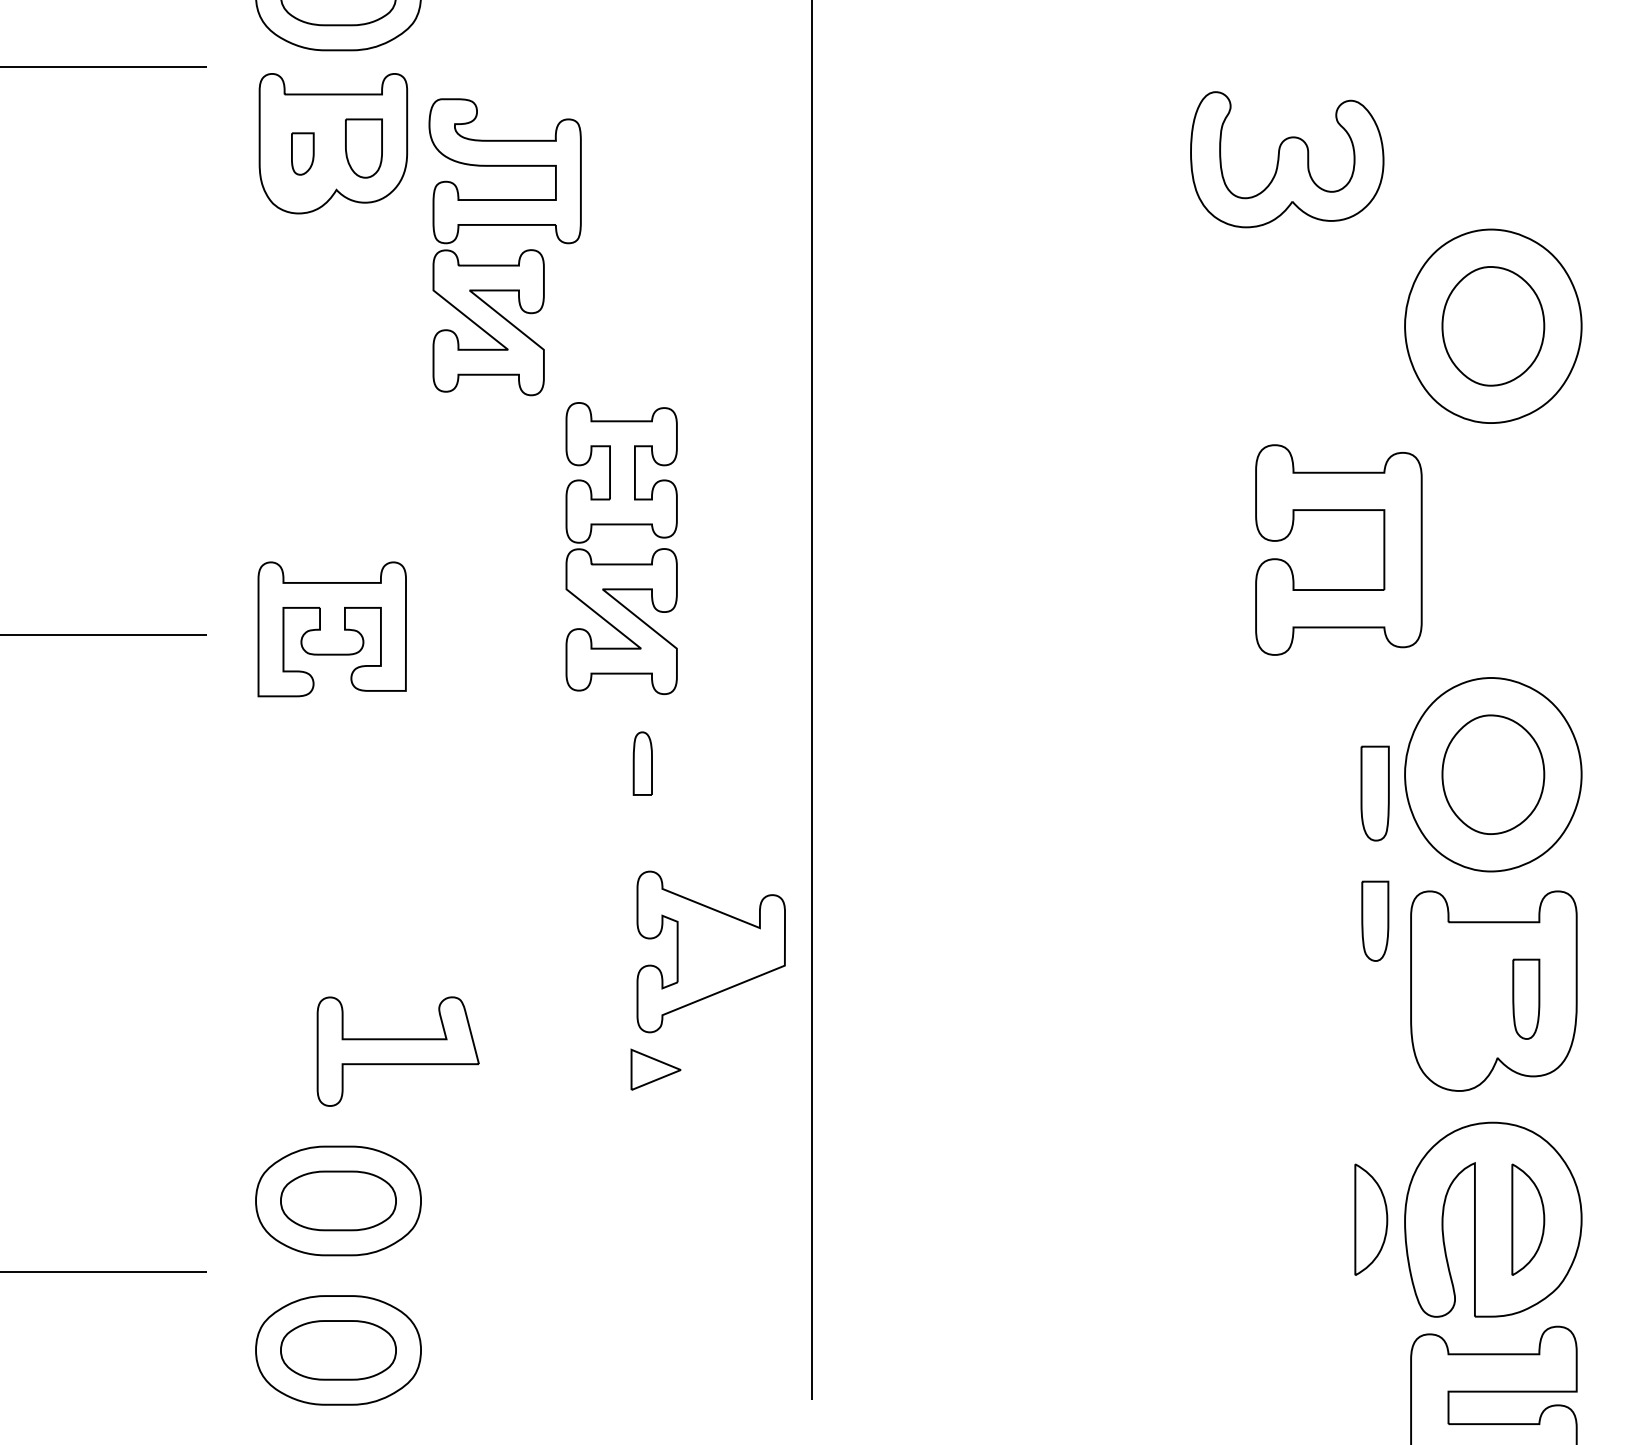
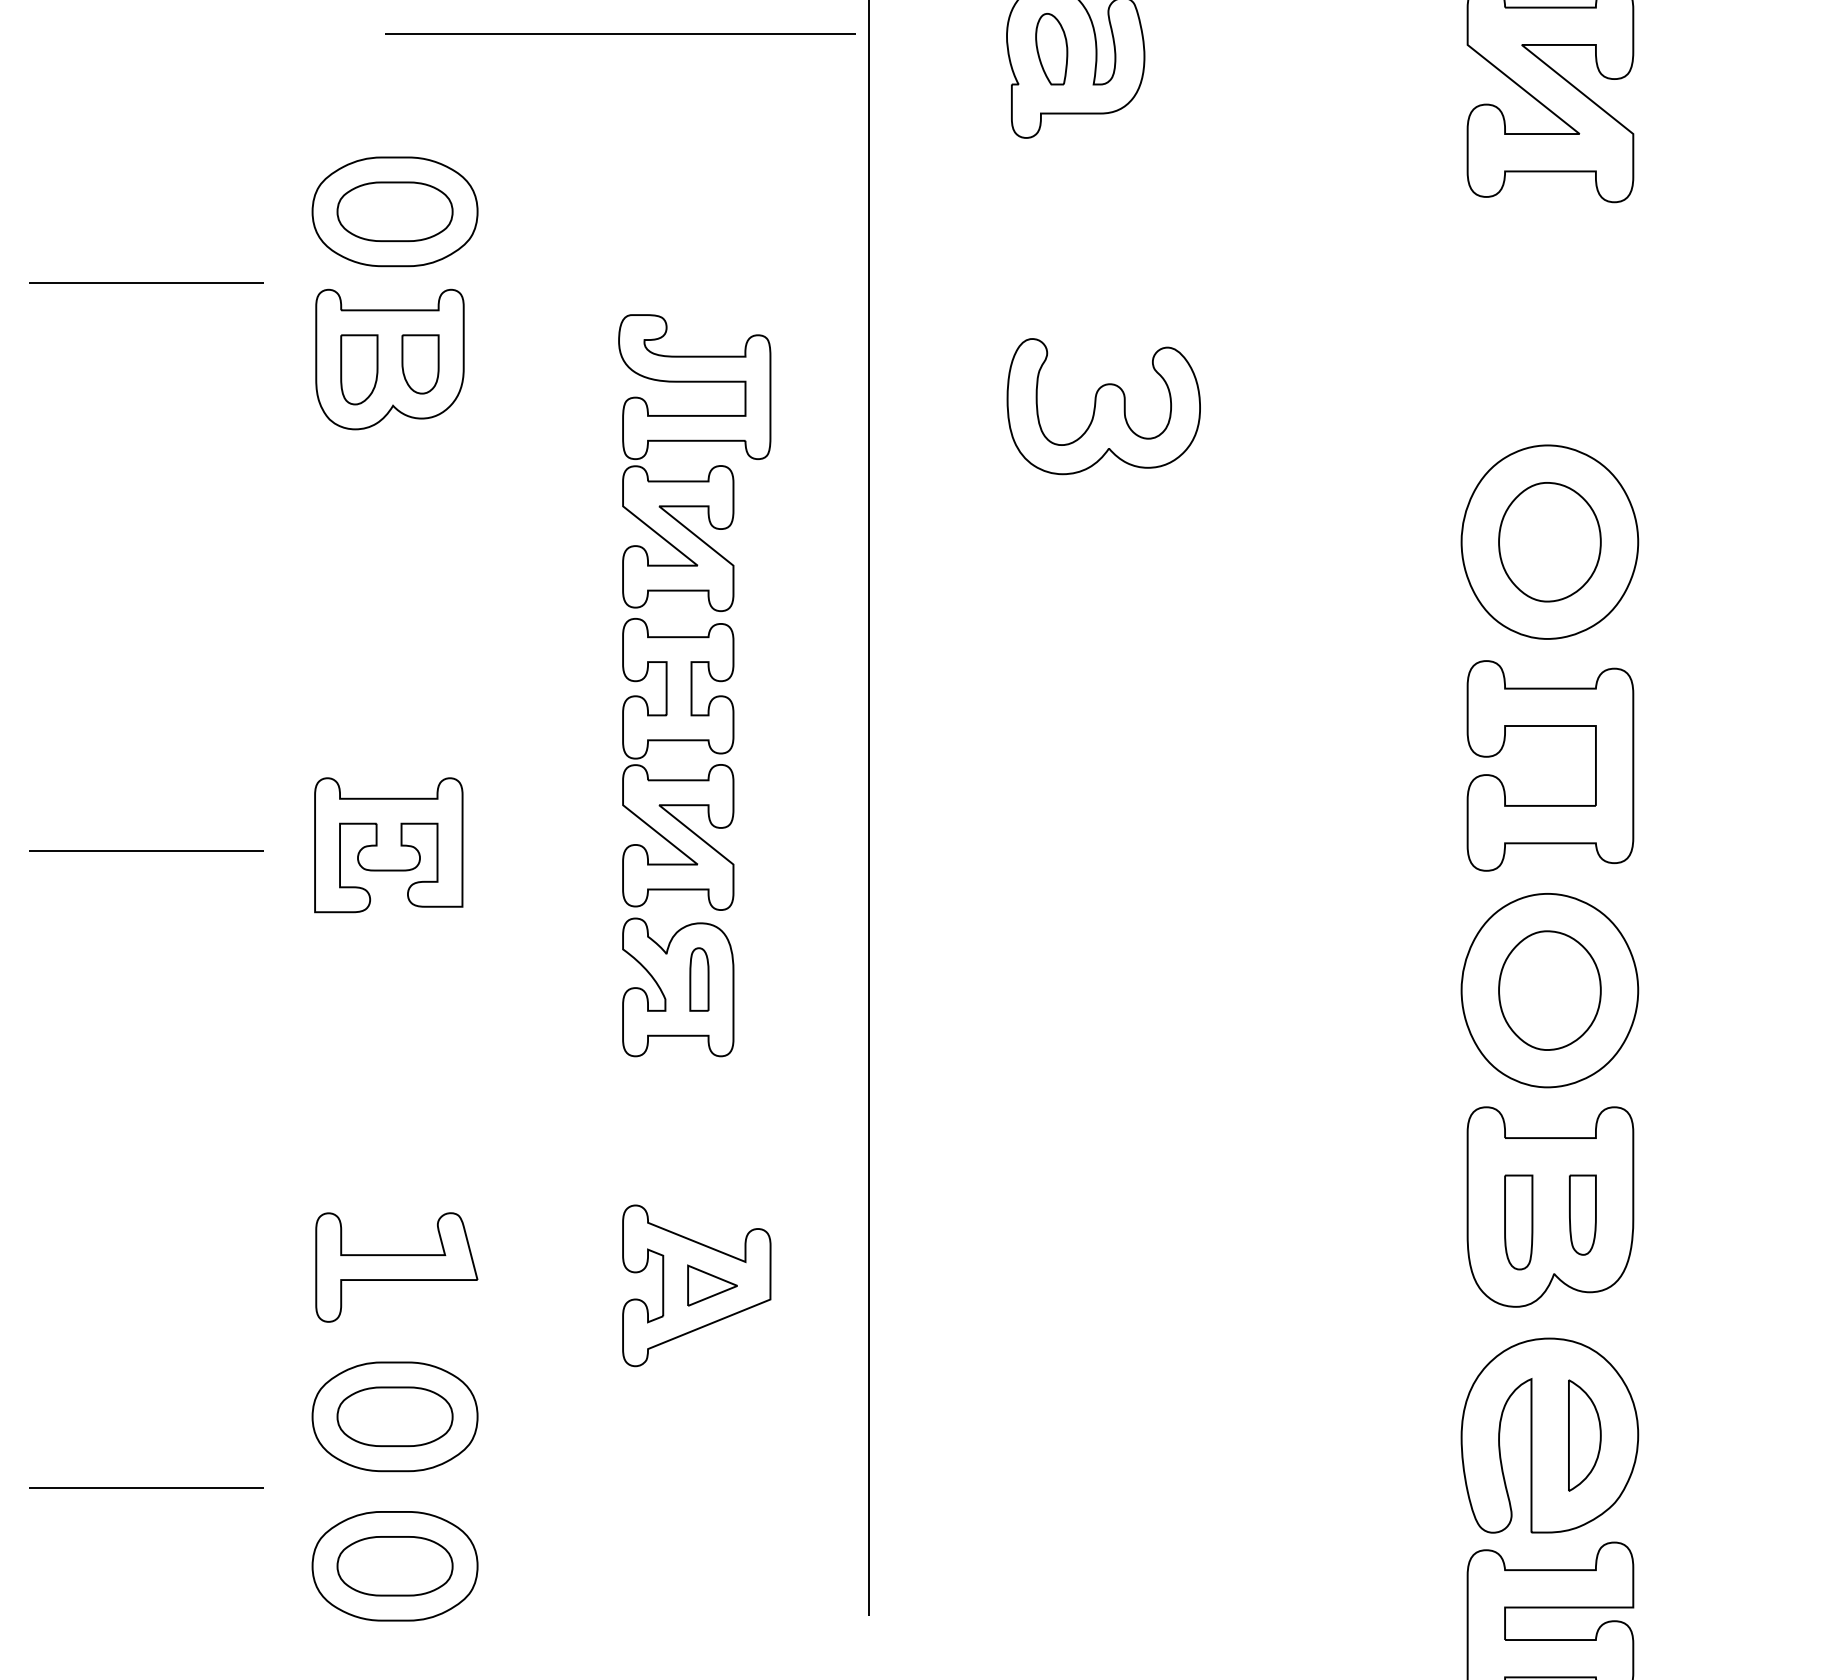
part: (302, 153) -> (359, 369), size x1.67
part: (1286, 159) -> (1103, 406), moved
part: (520, 253) -> (710, 469), moved
part: (1338, 510) -> (1550, 726), moved
part: (621, 771) -> (678, 987), added
part: (1374, 793) -> (1518, 1222), moved
part: (1374, 920) -> (1431, 1136), removed
part: (710, 951) -> (696, 1285), moved
part: (397, 1051) -> (396, 1267), moved
part: (1370, 1219) -> (1427, 1435), removed

